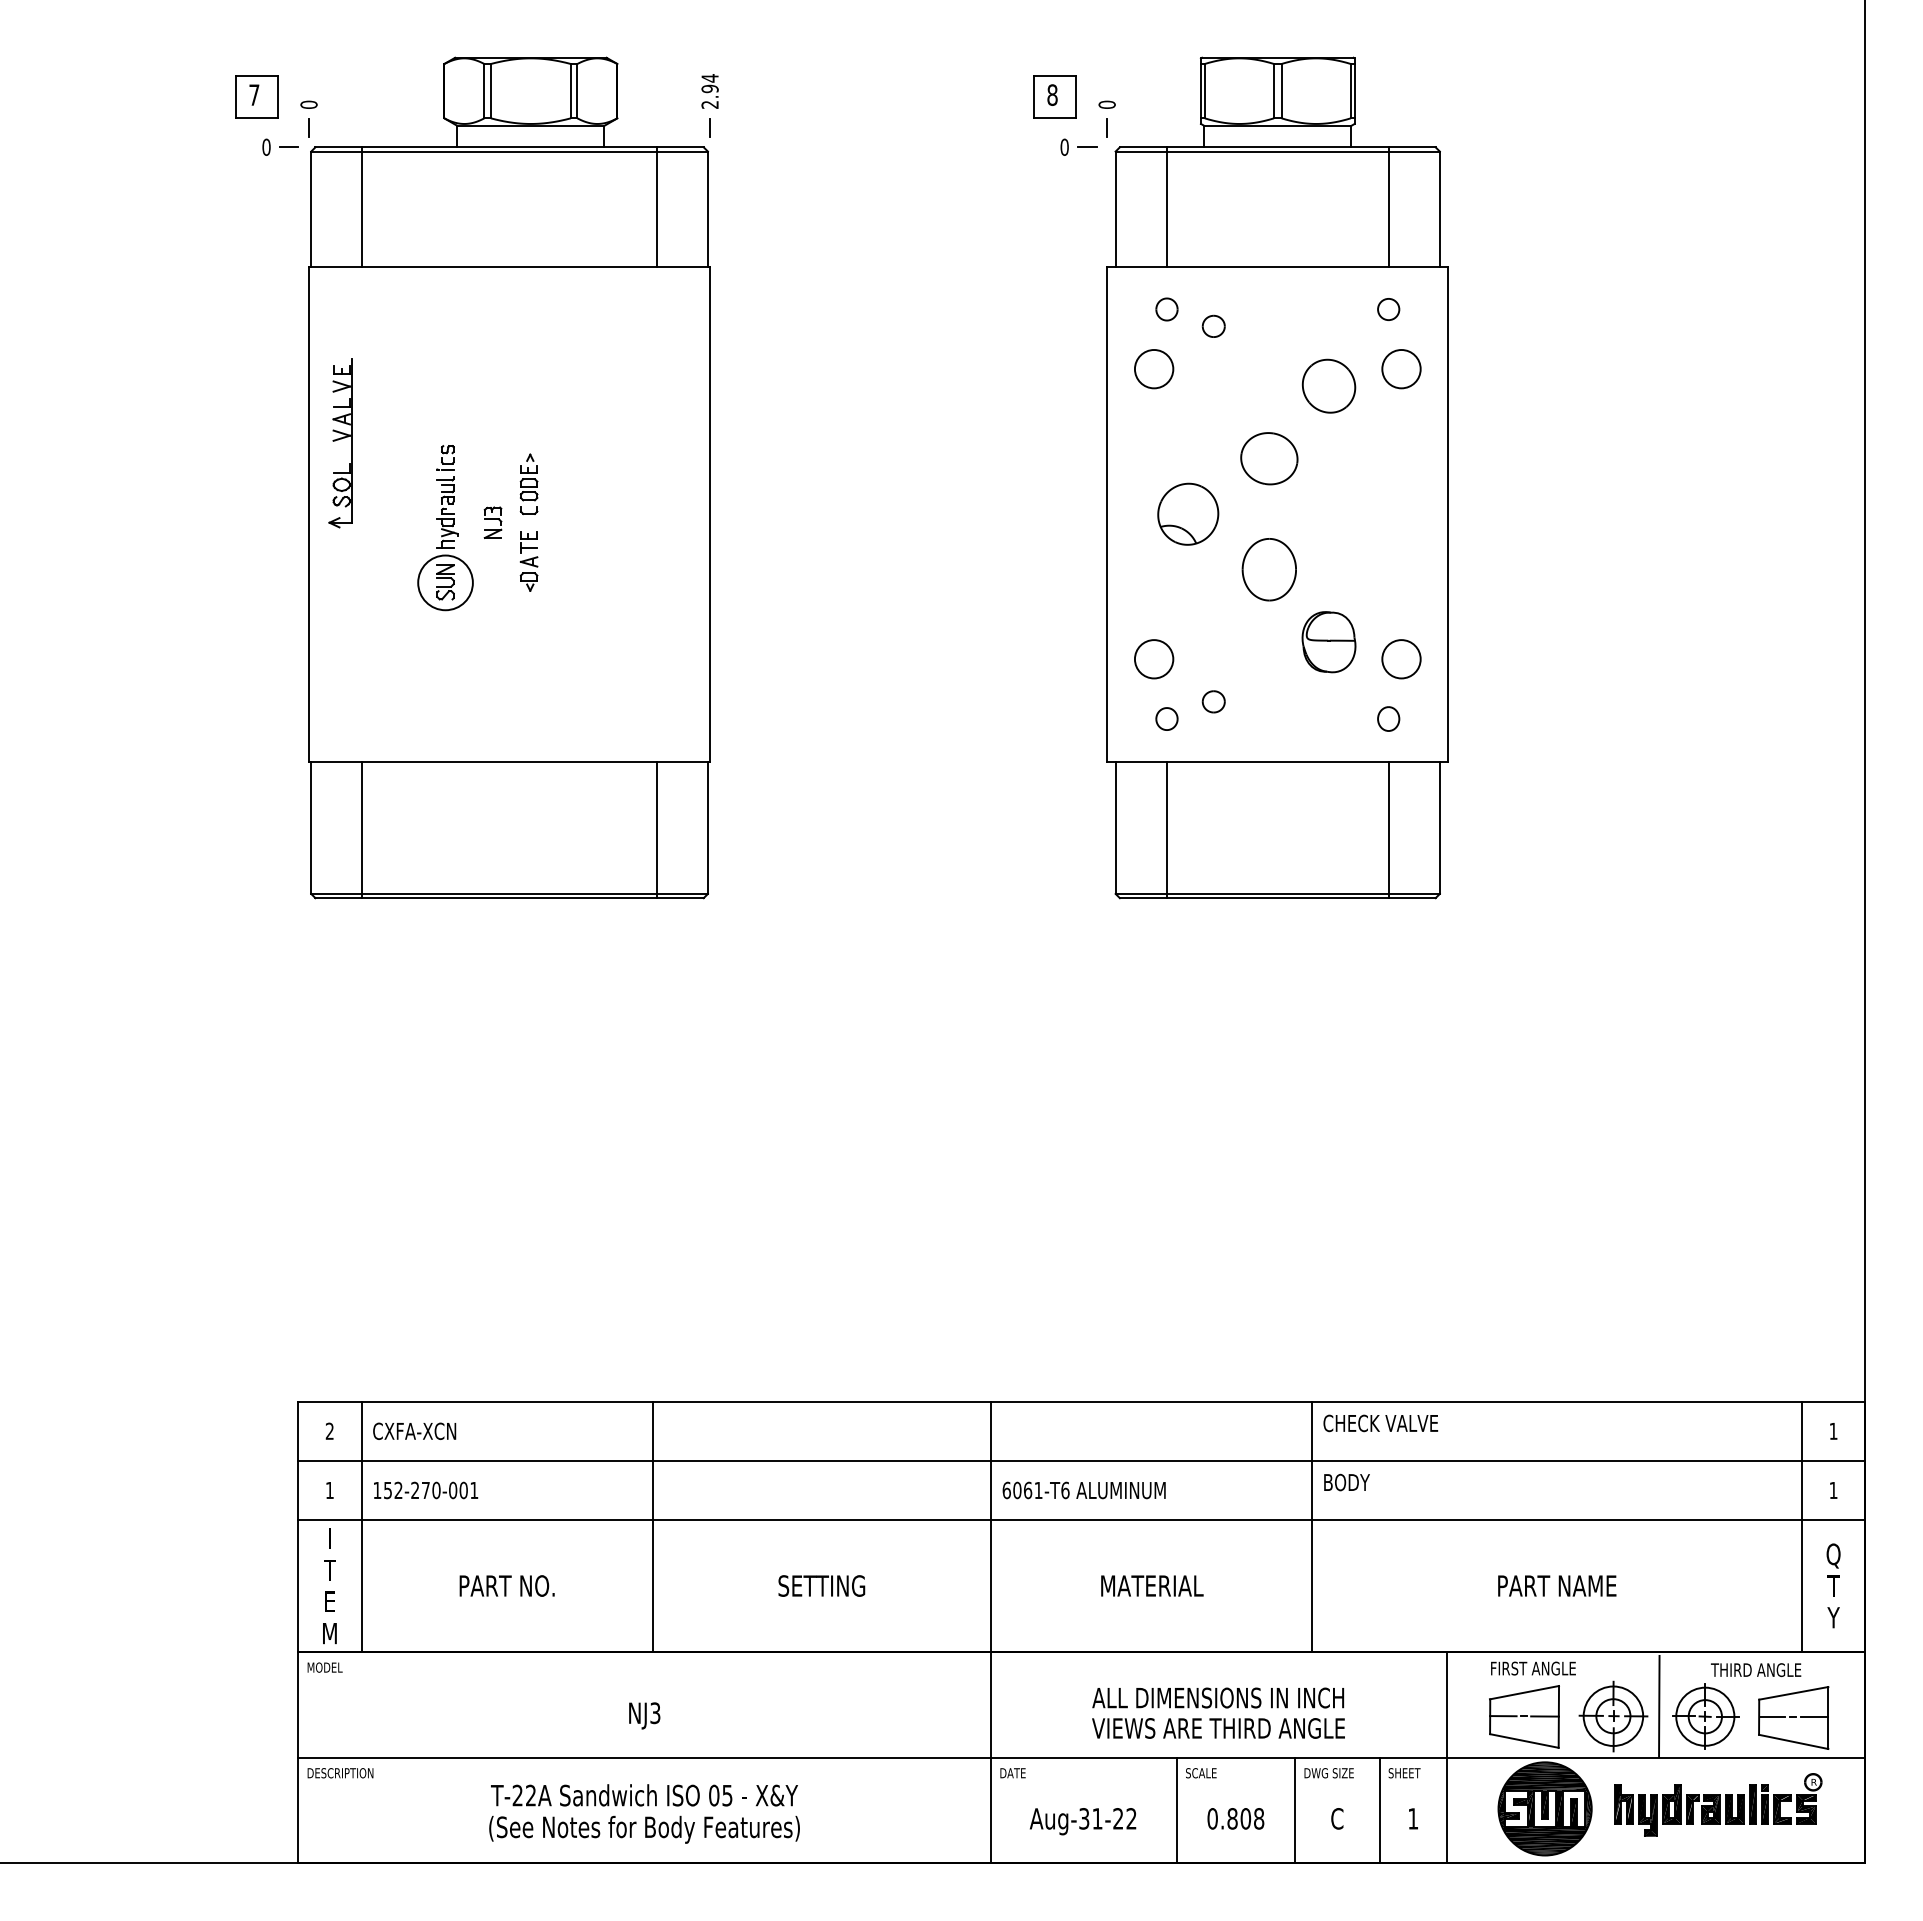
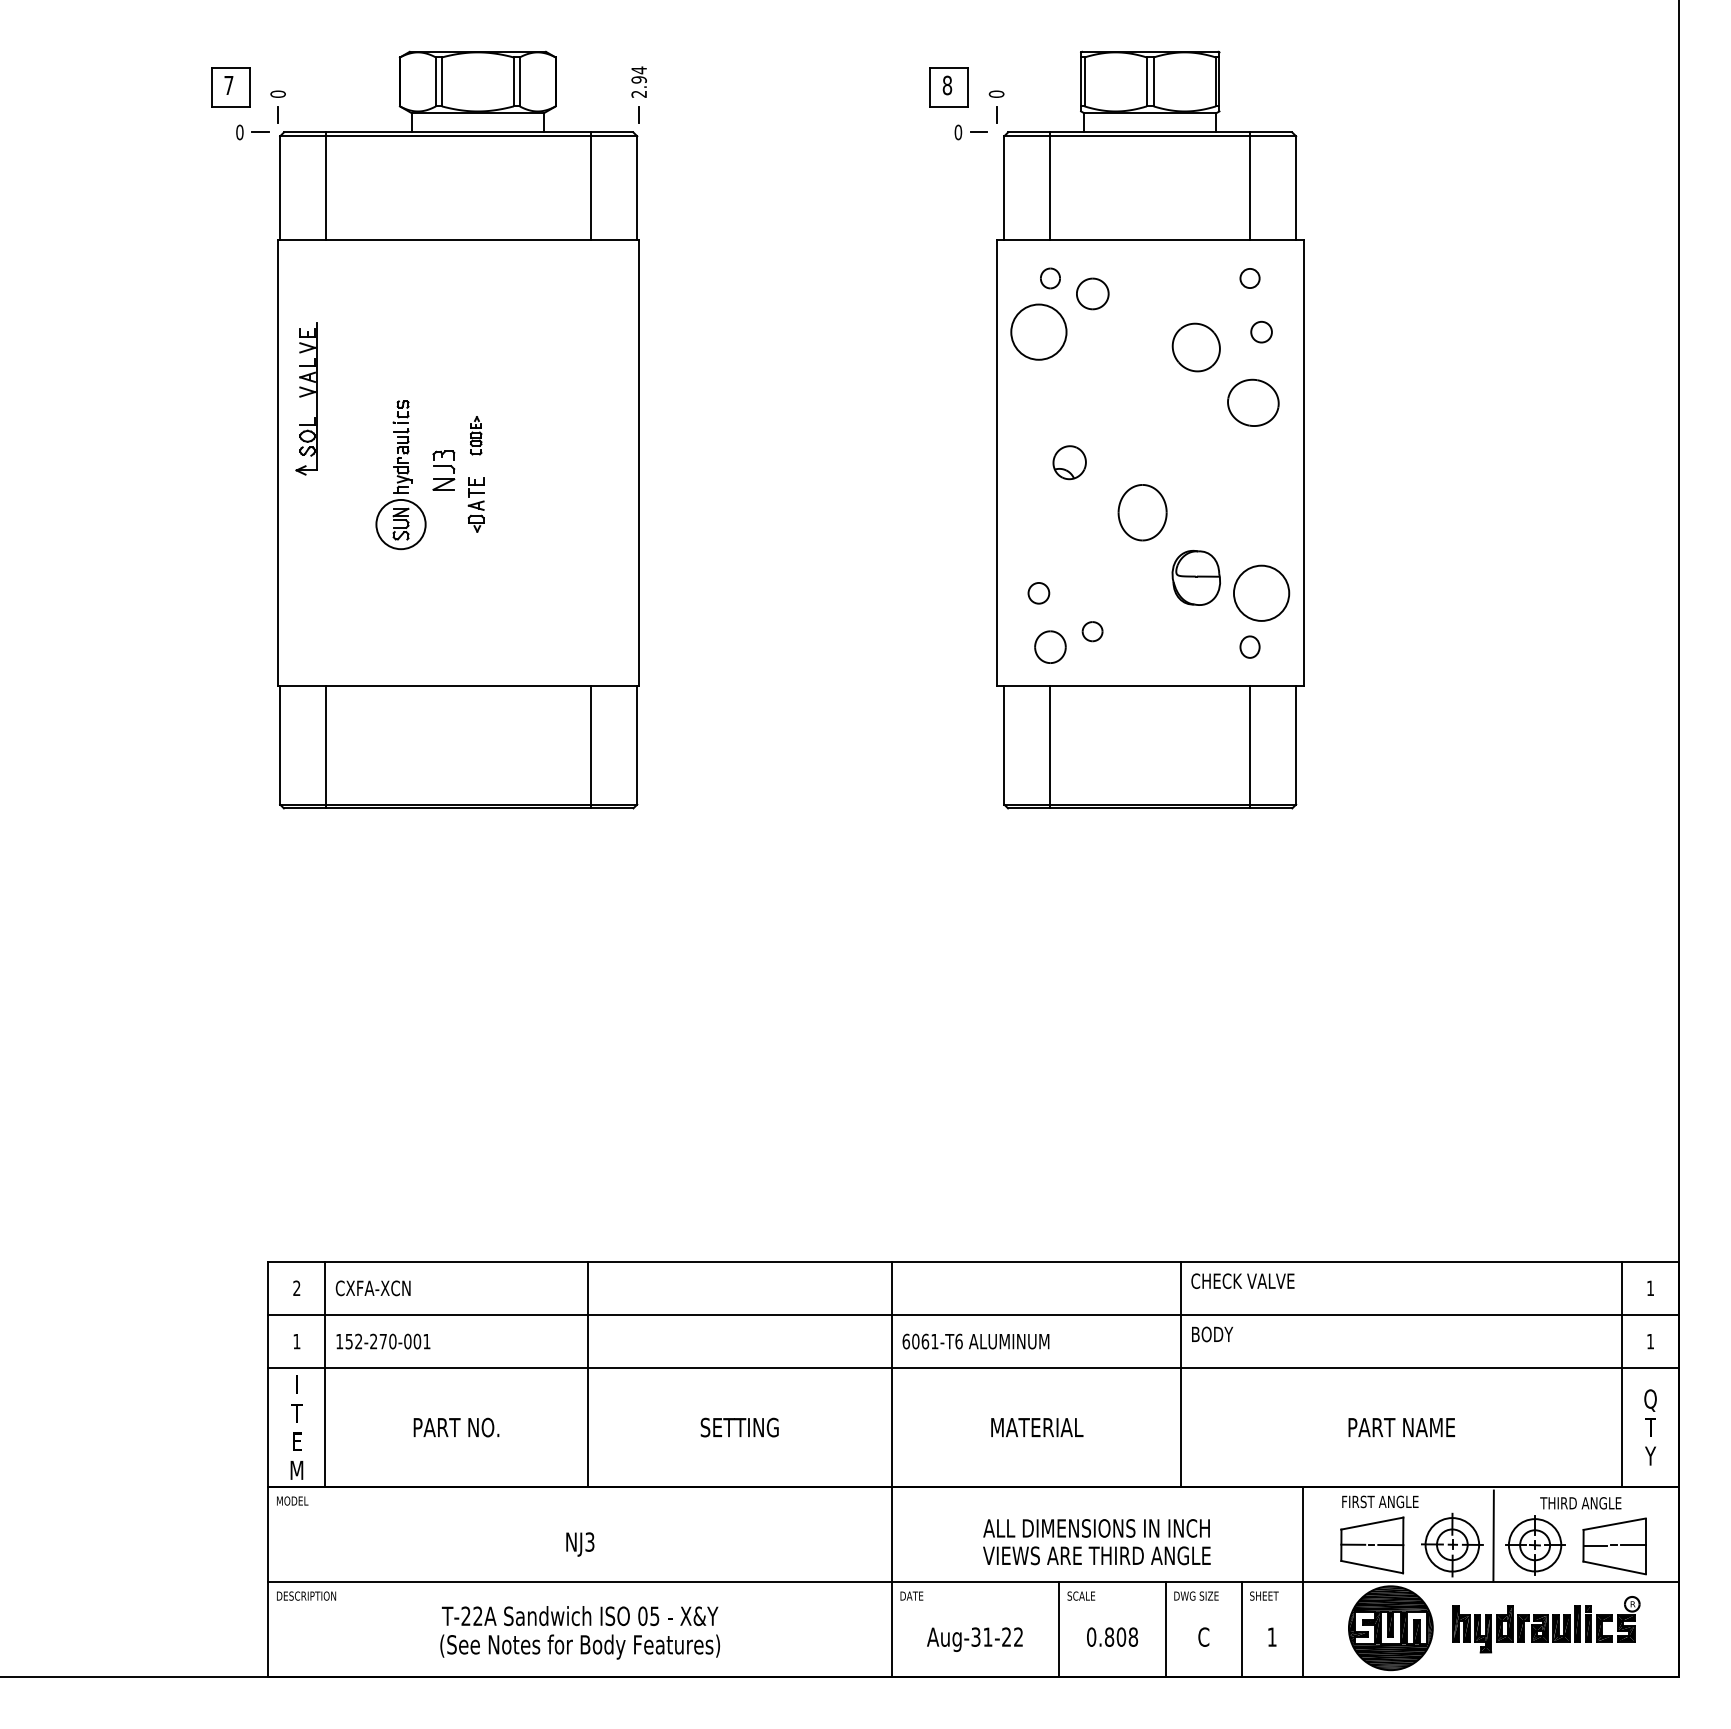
part: (1213, 325) -> (1092, 292), size x1.6
circle: (1153, 369) -> (1038, 332), size x1.6
circle: (1401, 369) -> (1261, 332), size x0.6
part: (1269, 458) -> (1253, 402), moved
part: (528, 483) -> (475, 435), size x0.7
part: (1188, 513) -> (1069, 462), size x0.6
part: (492, 522) -> (443, 470), size x1.4
circle: (1153, 659) -> (1038, 593), size x0.6
circle: (1401, 659) -> (1261, 593), size x1.6
part: (1166, 718) -> (1050, 646), size x1.6

